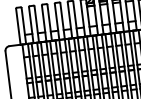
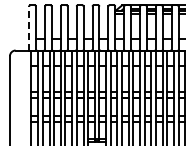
line: (18, 26) -> (29, 28), solid -> dashed

